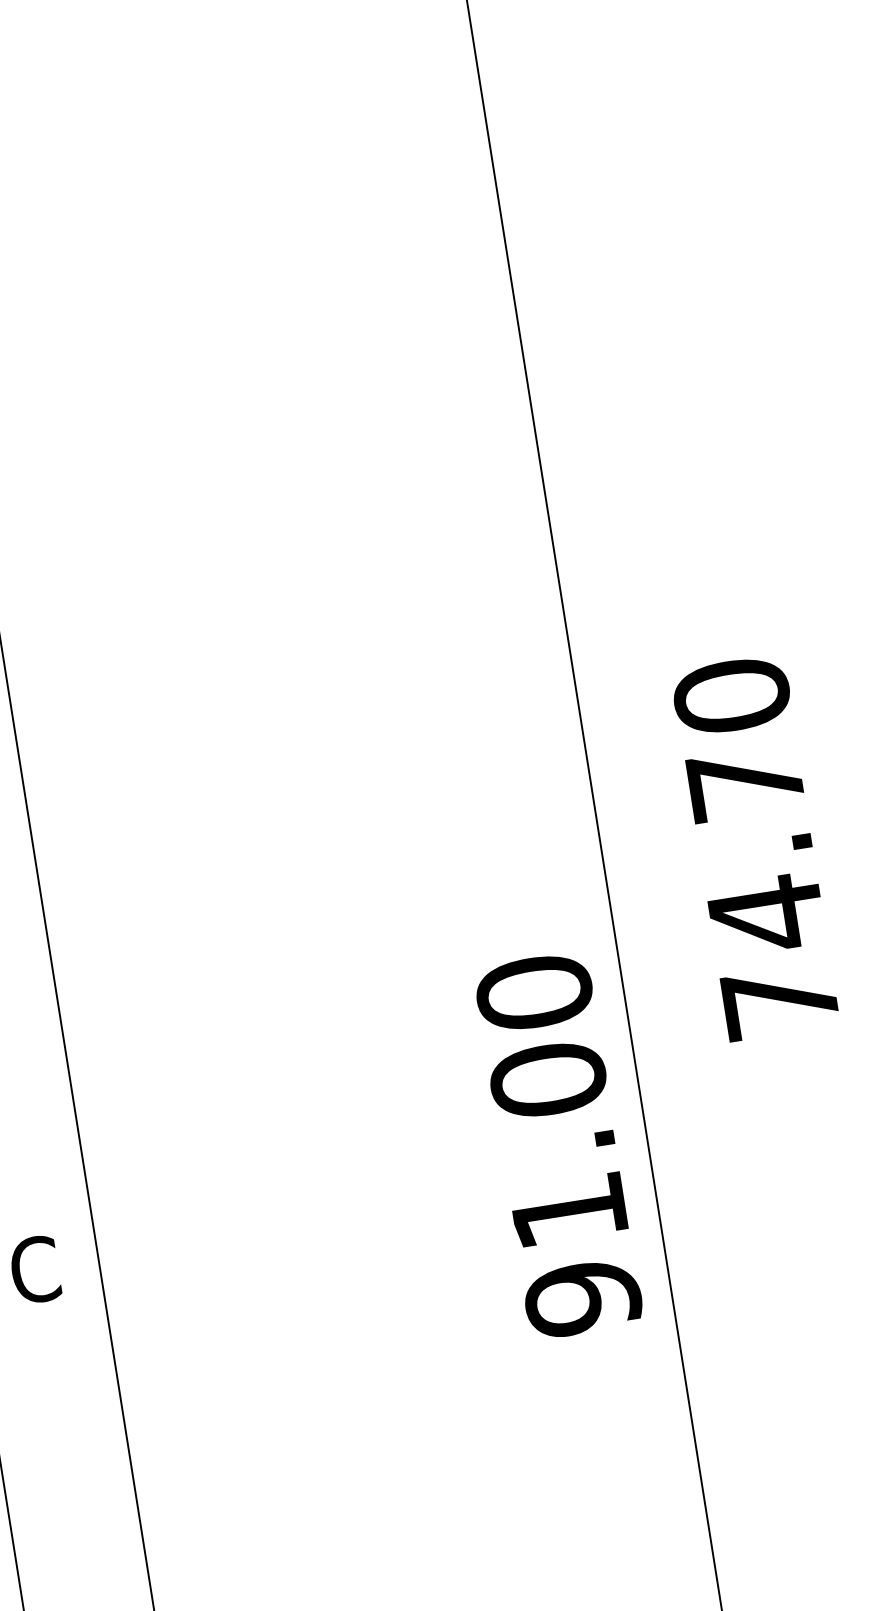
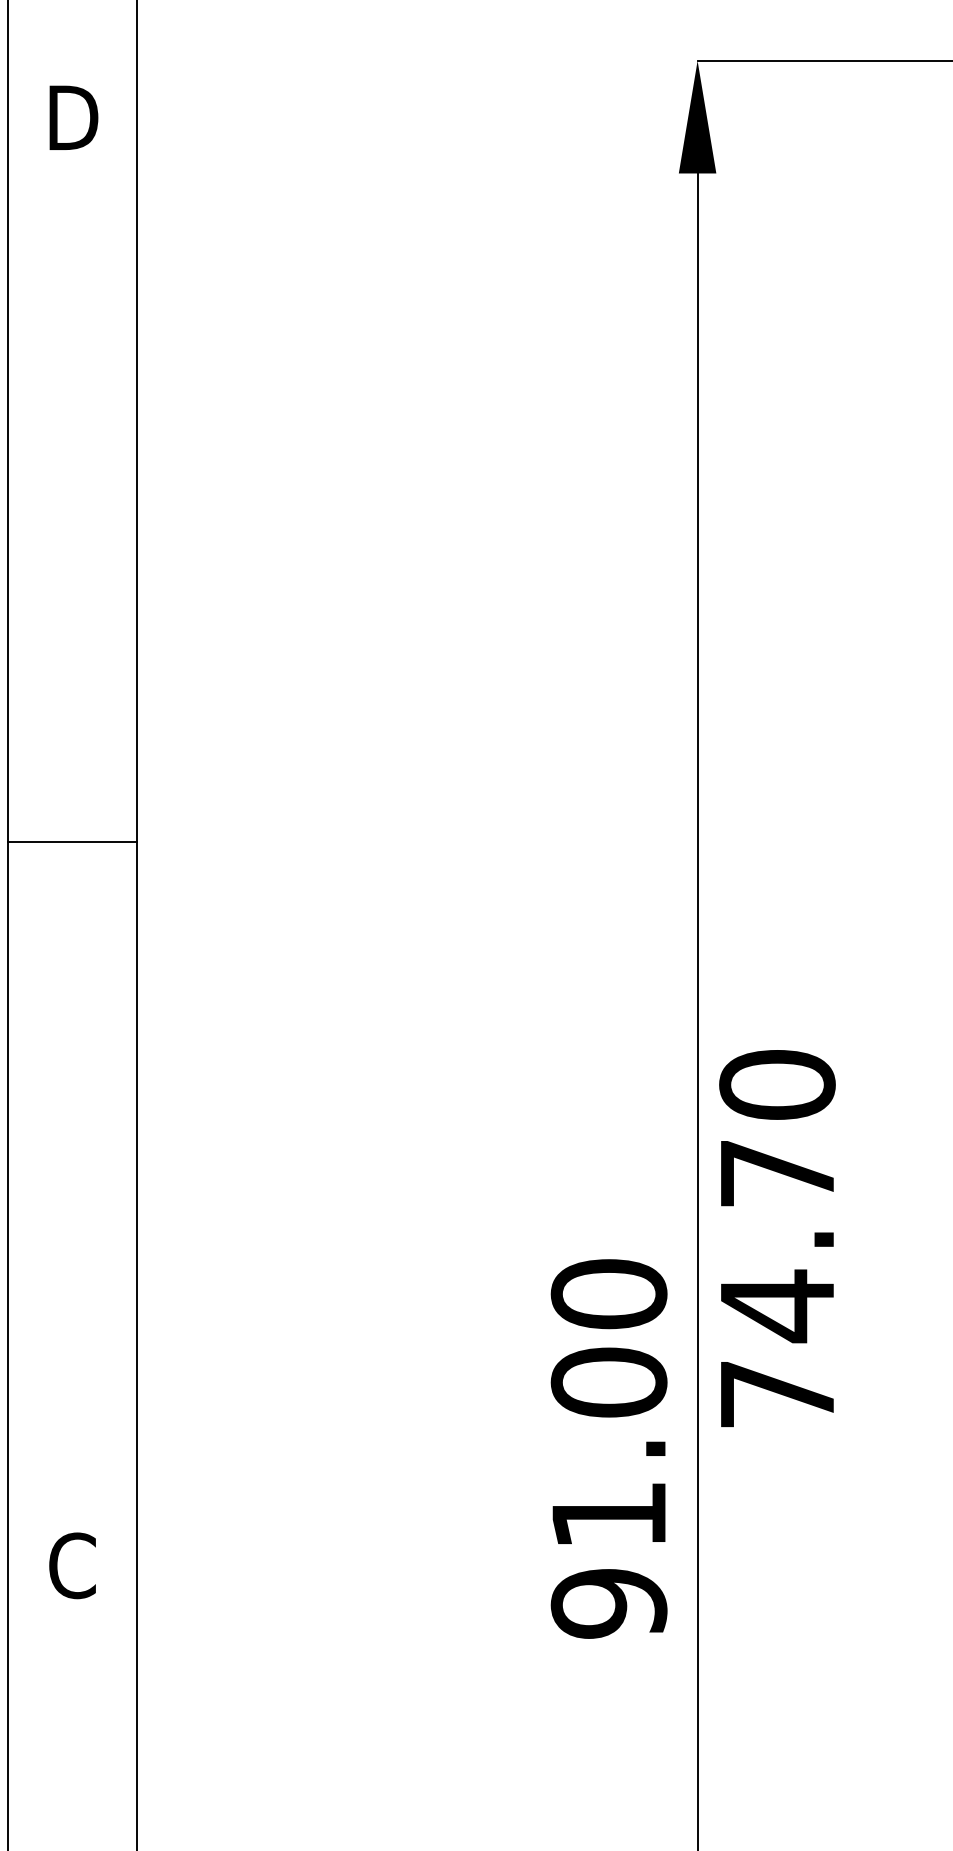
text: (755, 847) -> (777, 1238), moved
text: (558, 1145) -> (608, 1448), moved

